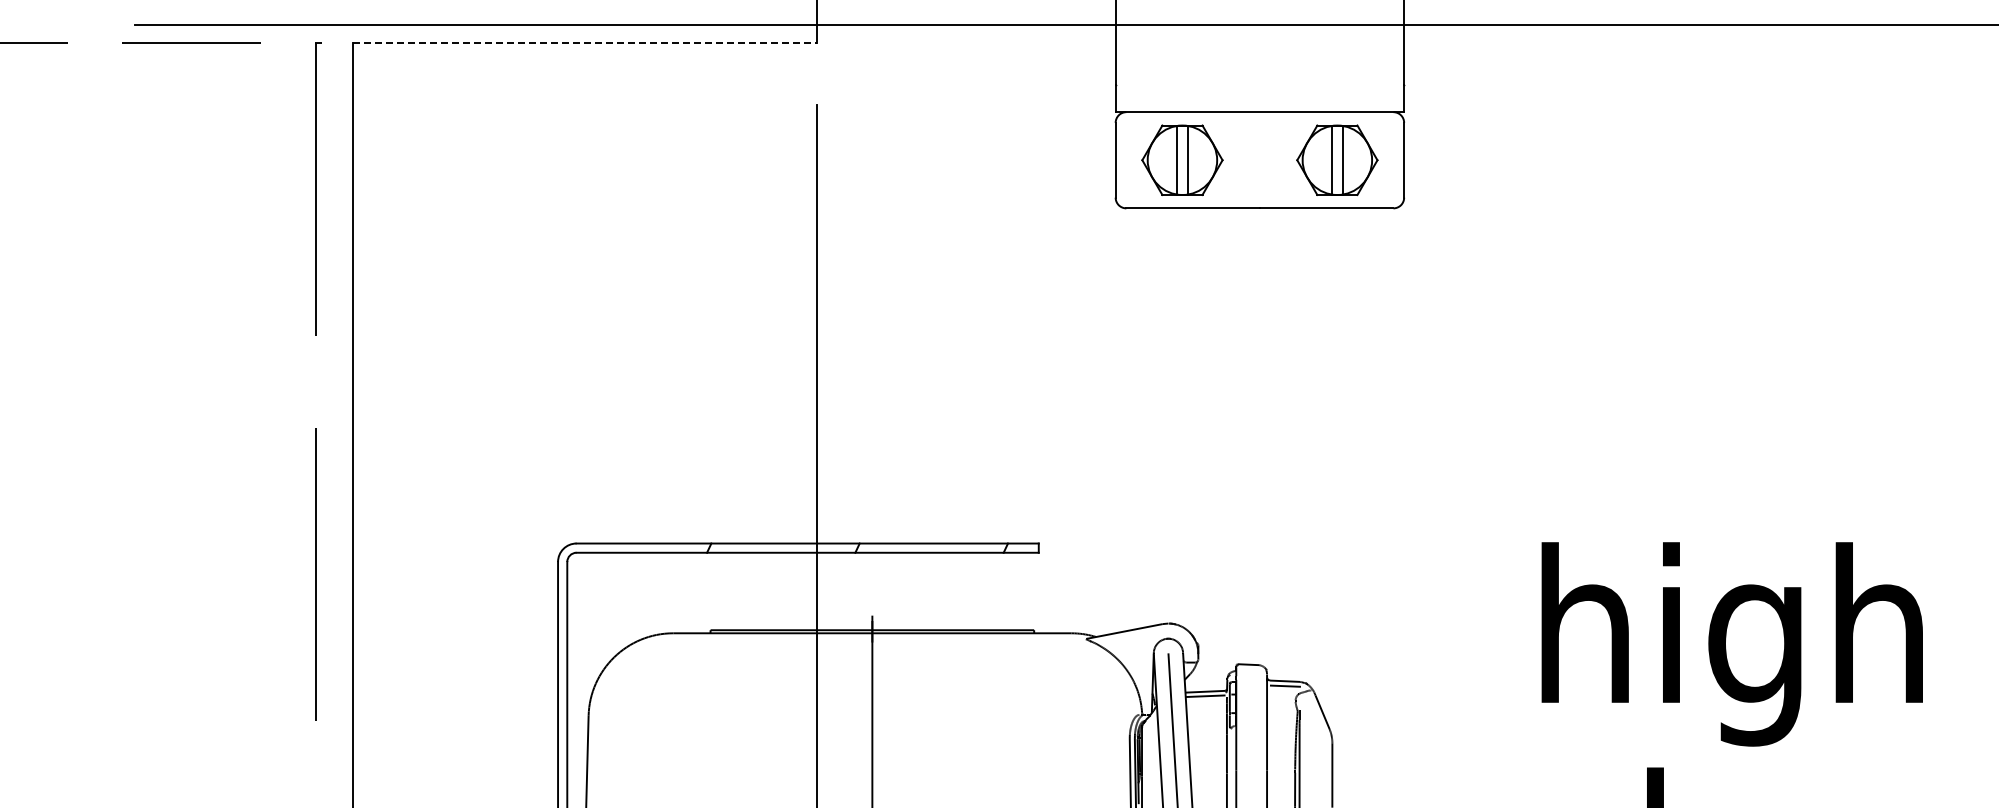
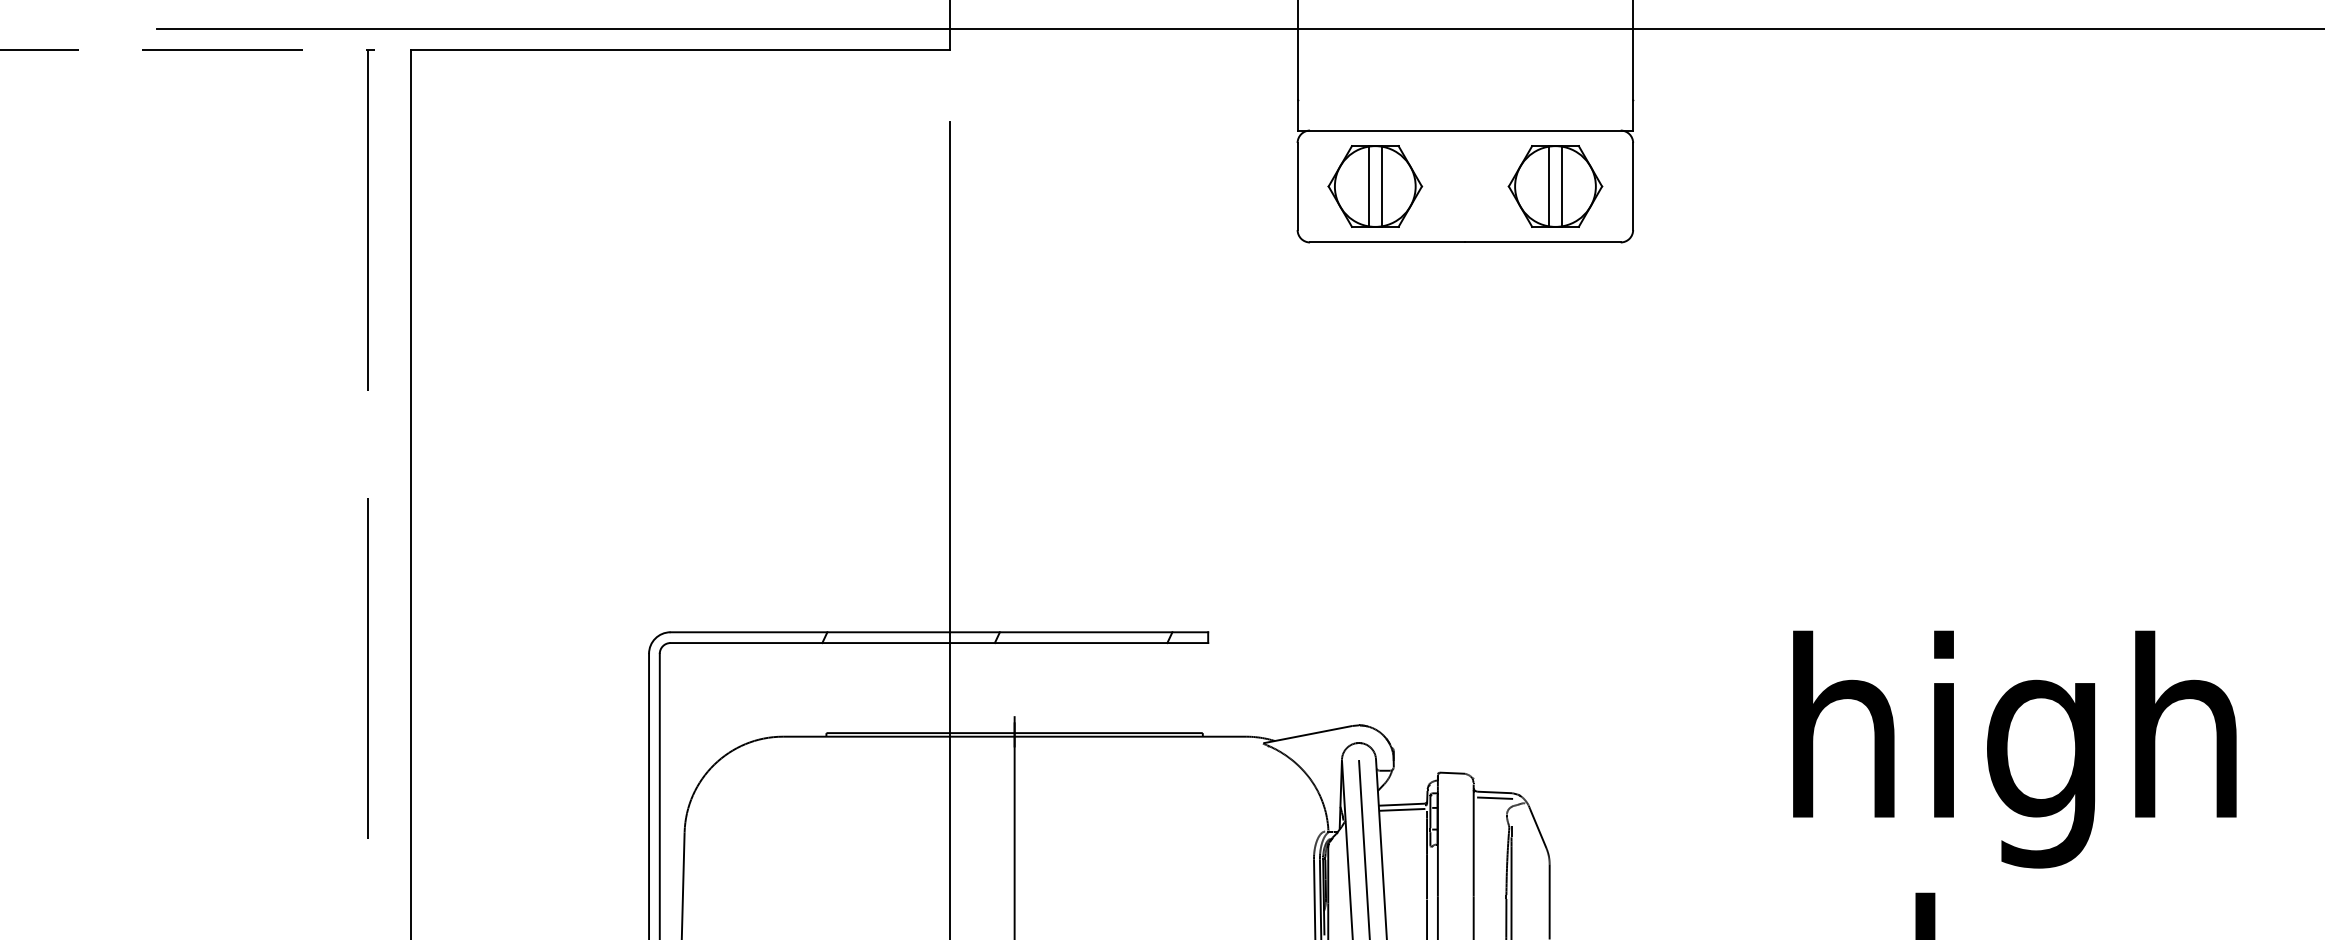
line: (585, 43) -> (680, 50), dashed -> solid

